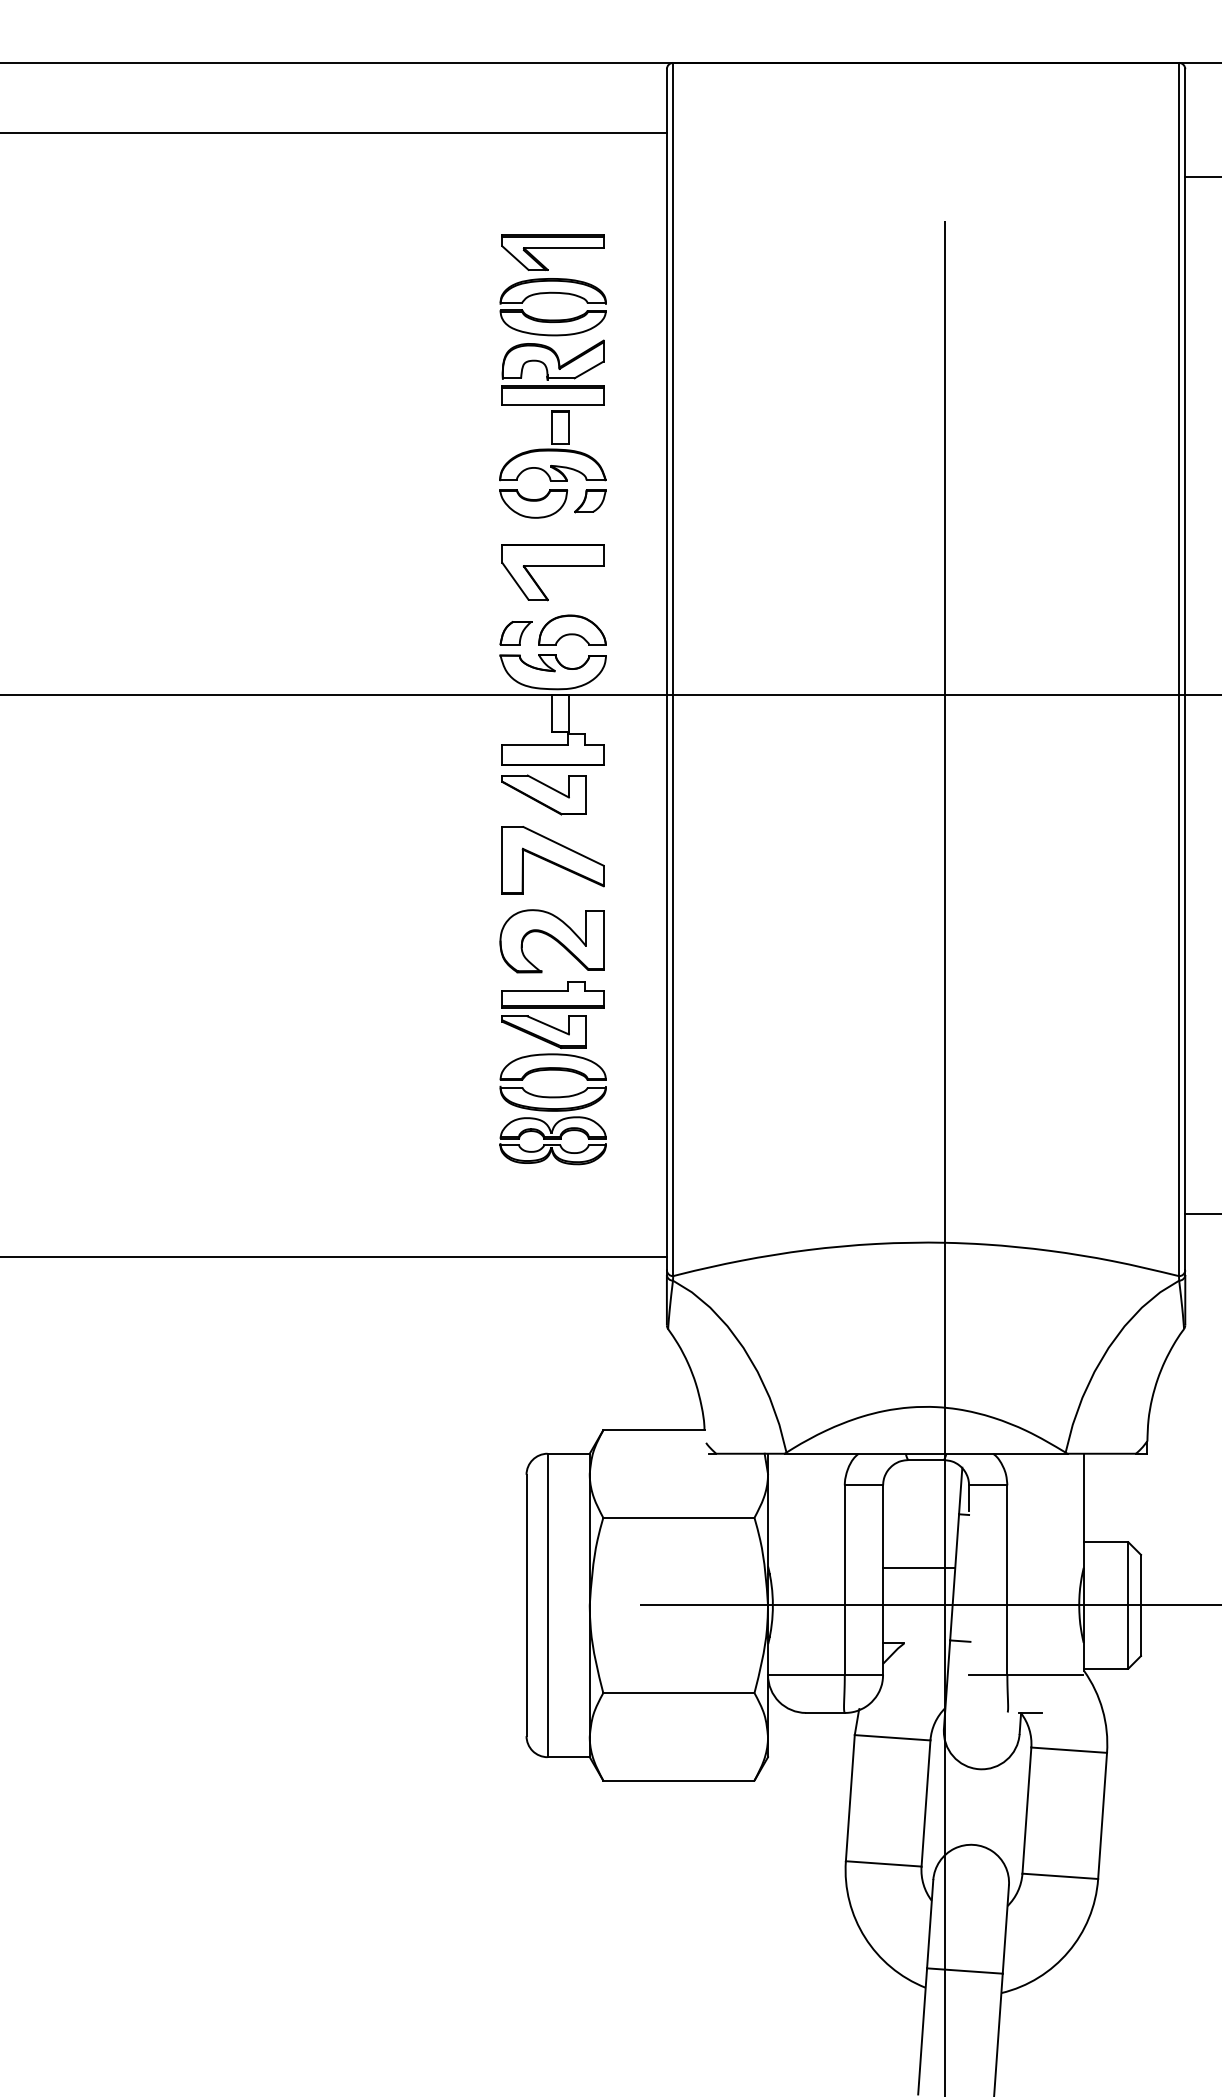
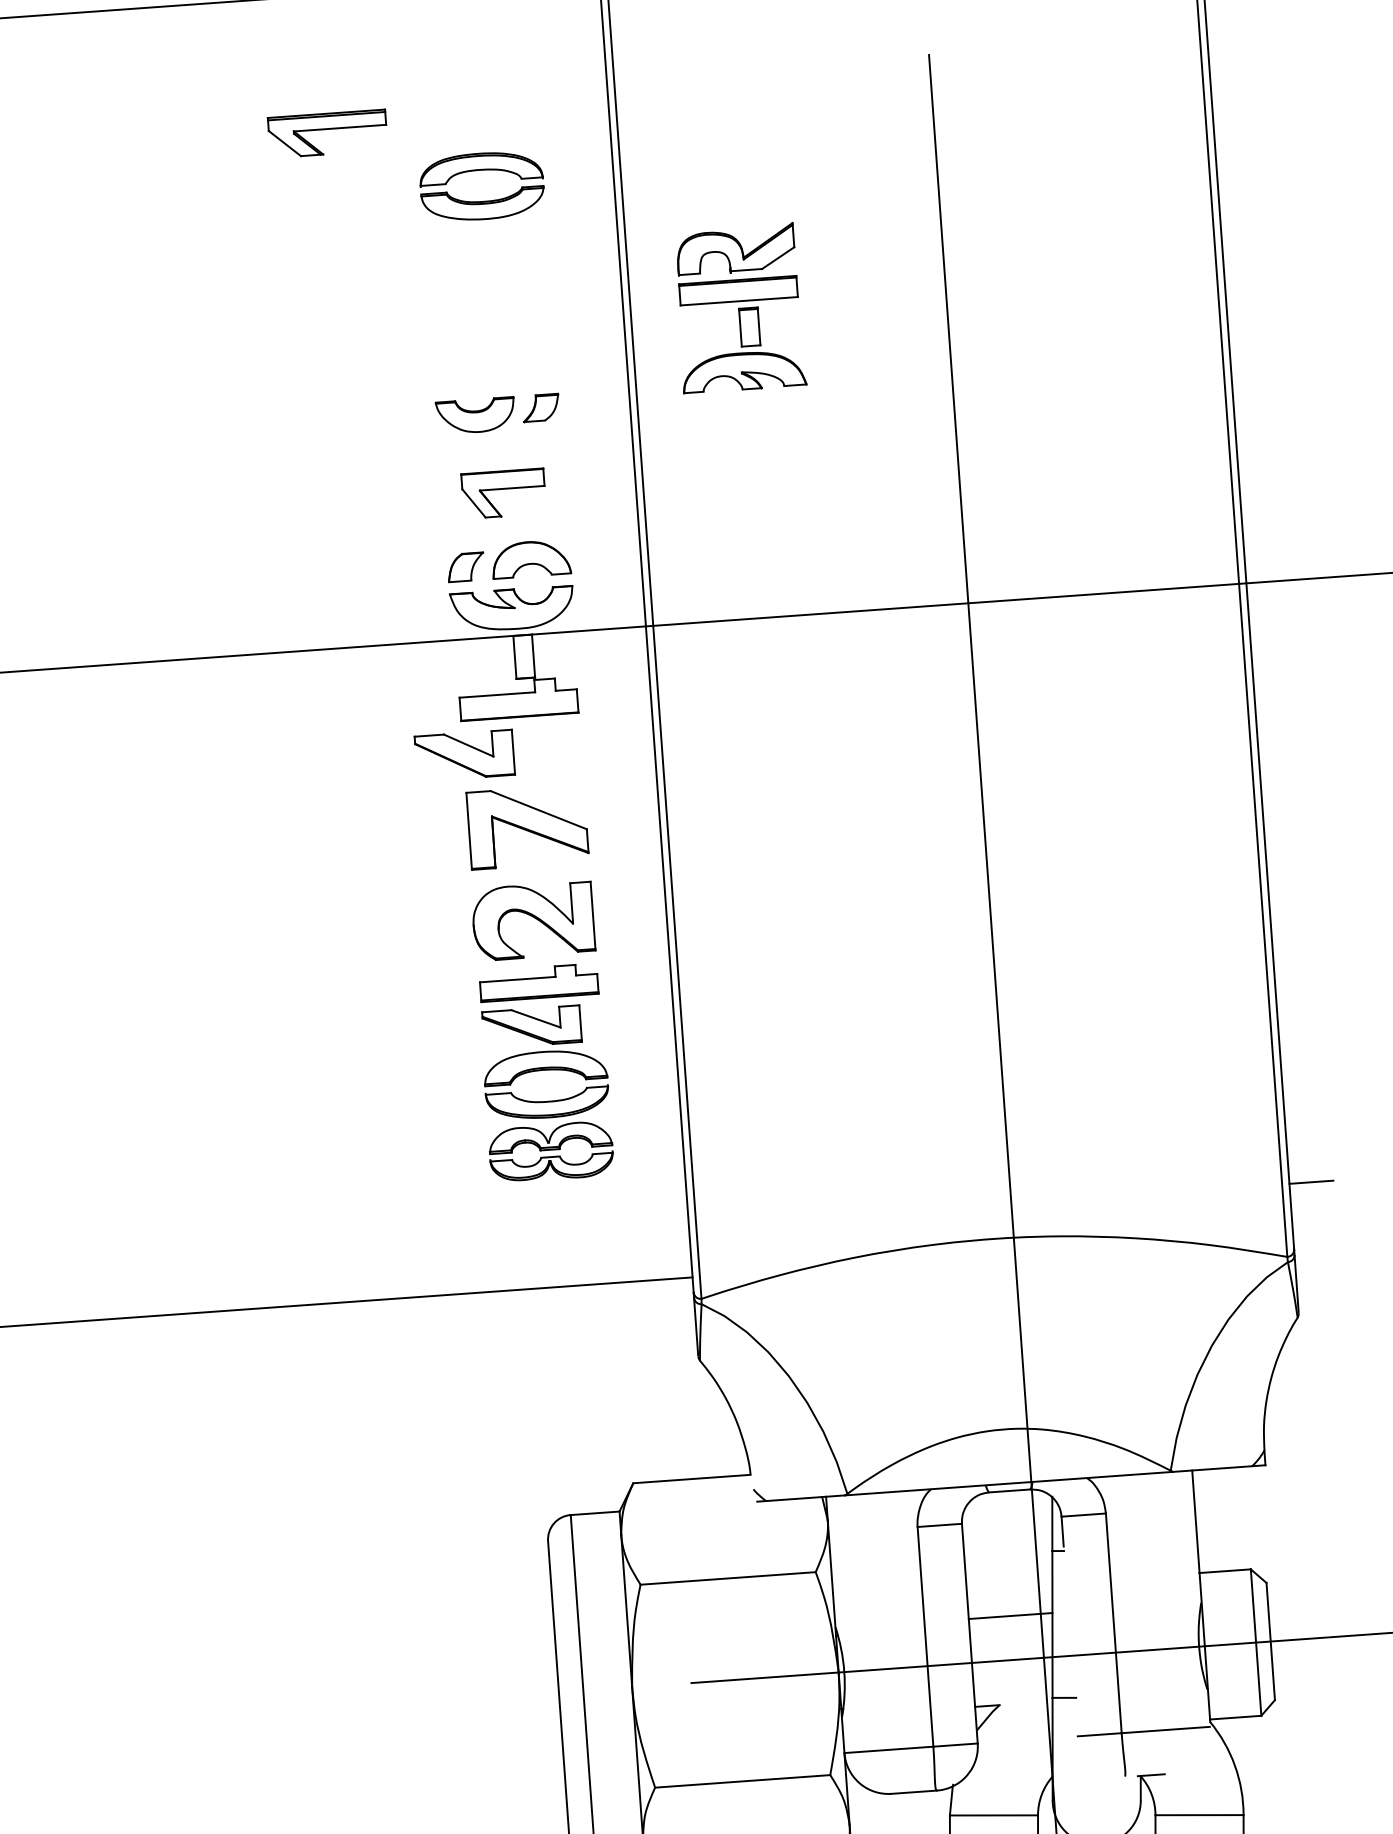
part: (552, 252) -> (327, 133), moved
part: (552, 410) -> (739, 308), moved
part: (552, 572) -> (503, 493), size x0.7
part: (543, 794) -> (463, 755), moved

